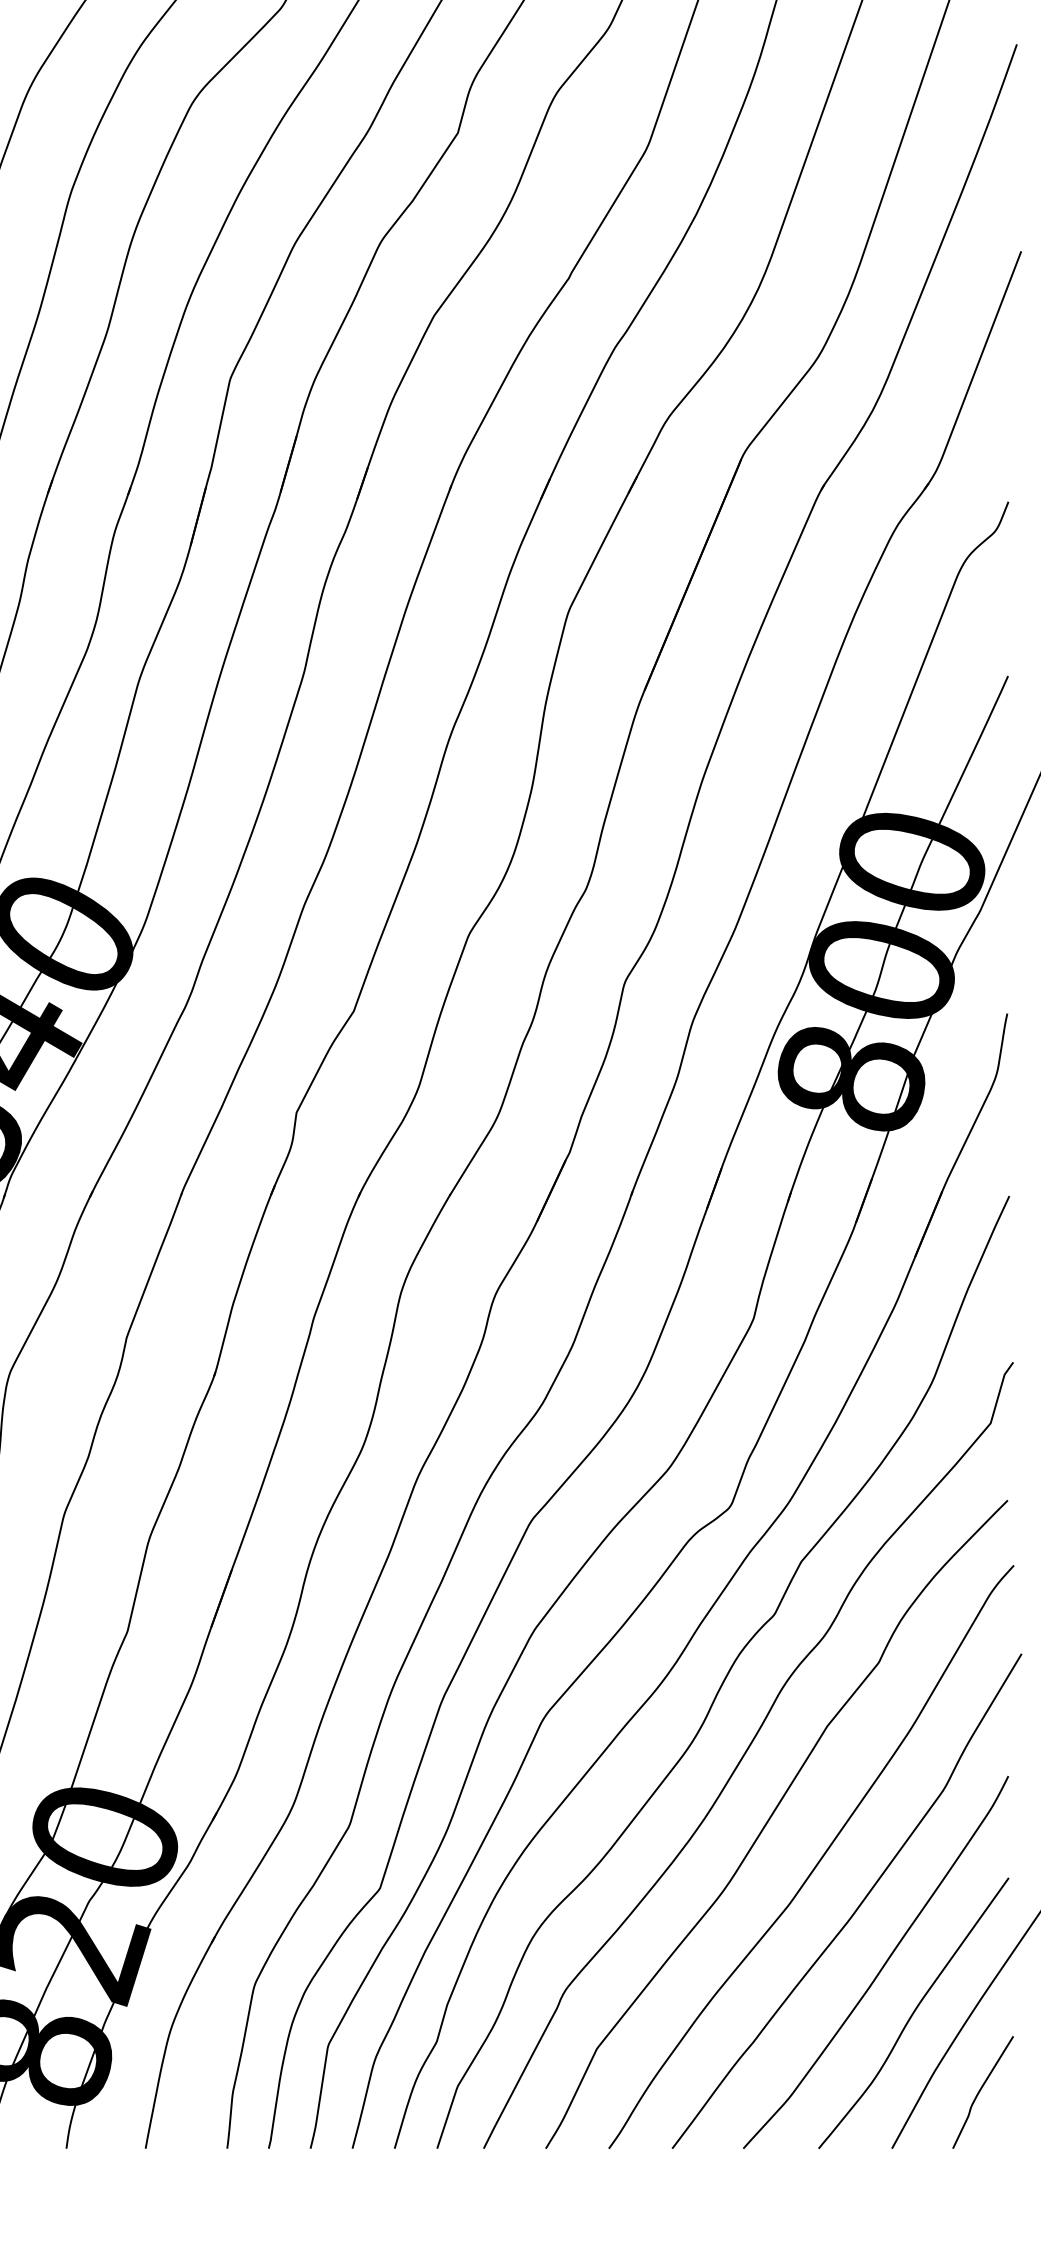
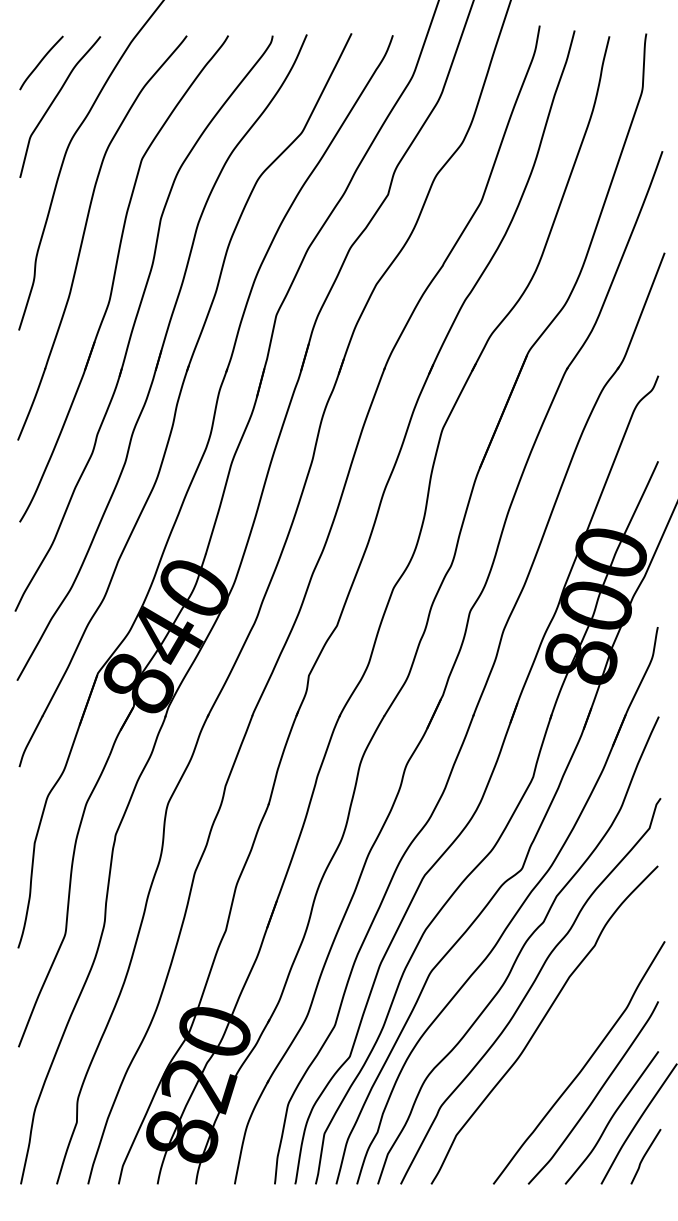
curve: (819, 1857) -> (565, 1041), removed

